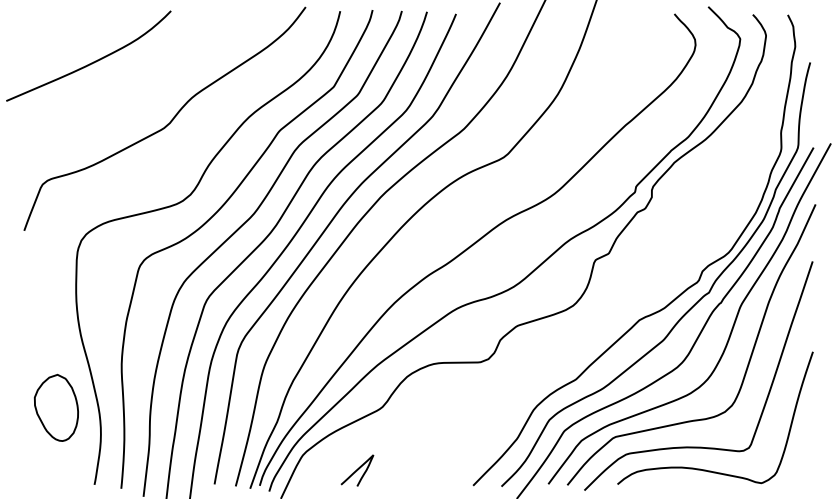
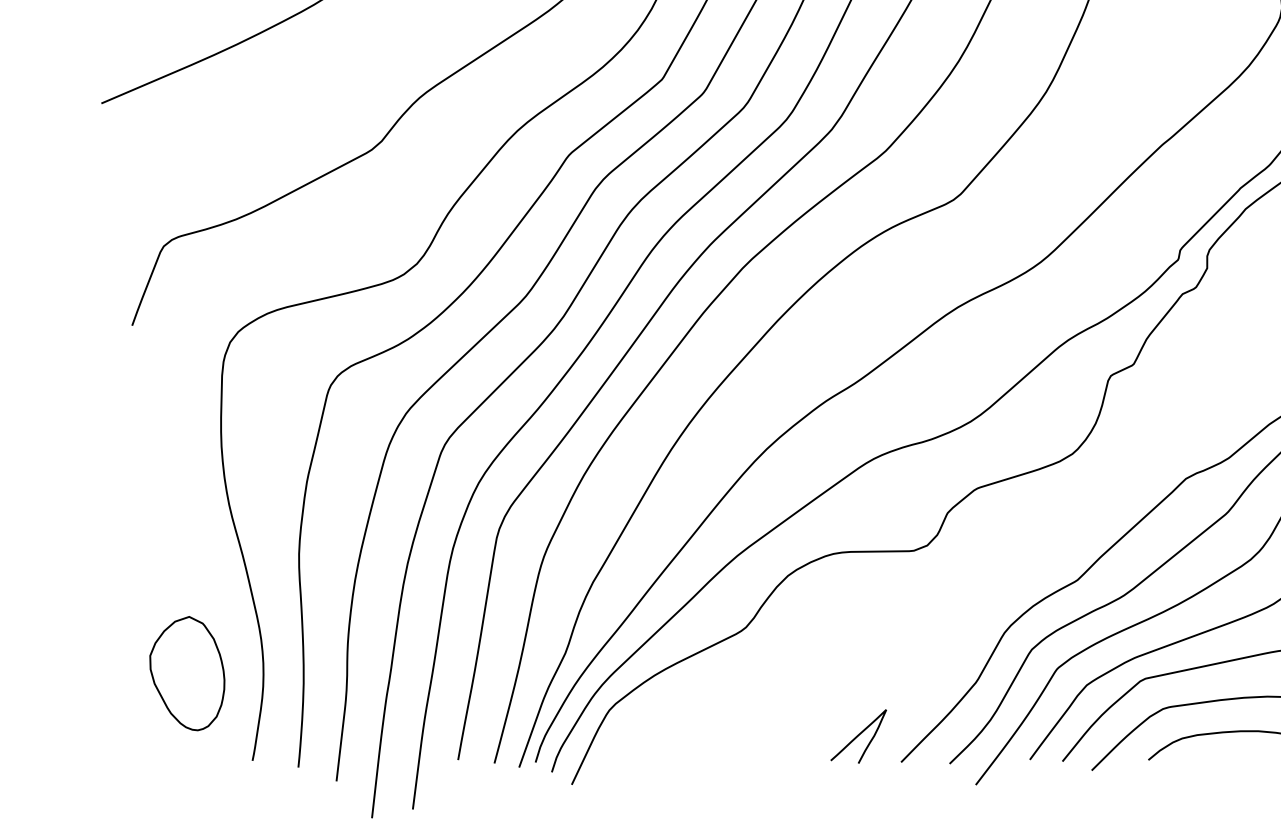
part: (56, 407) -> (187, 672), moved
curve: (357, 470) -> (858, 736), moved

